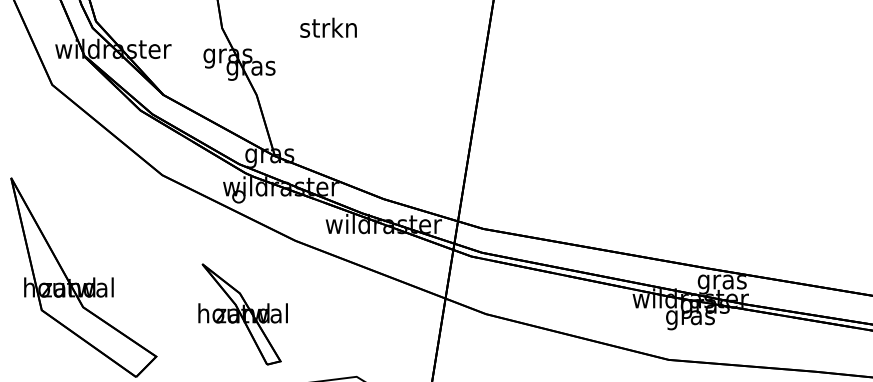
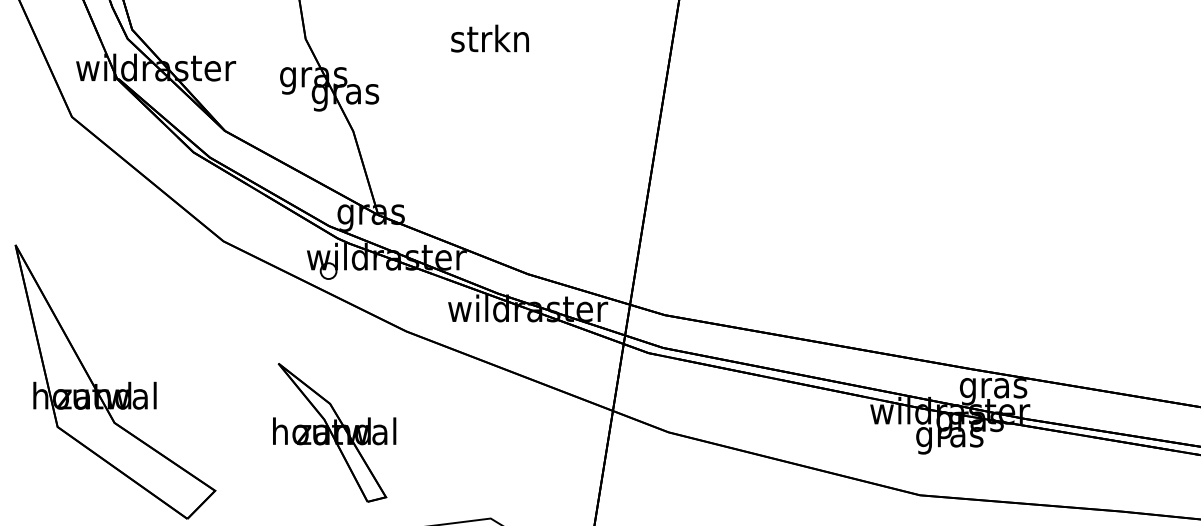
text: (328, 27) -> (489, 38), moved

